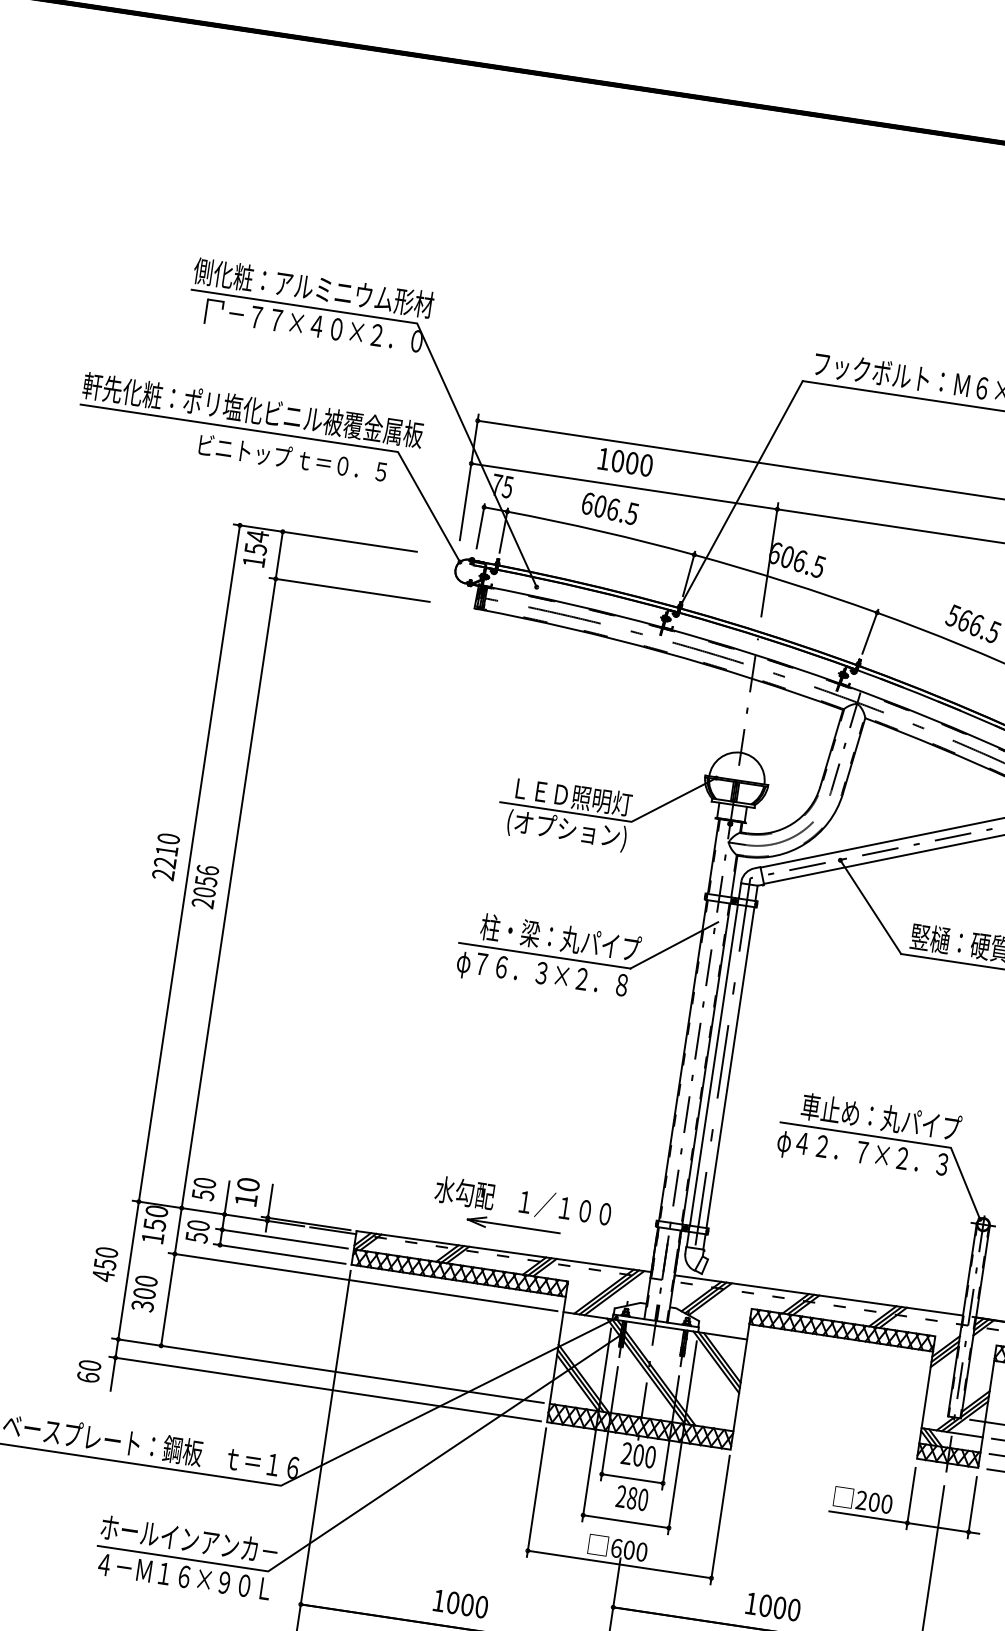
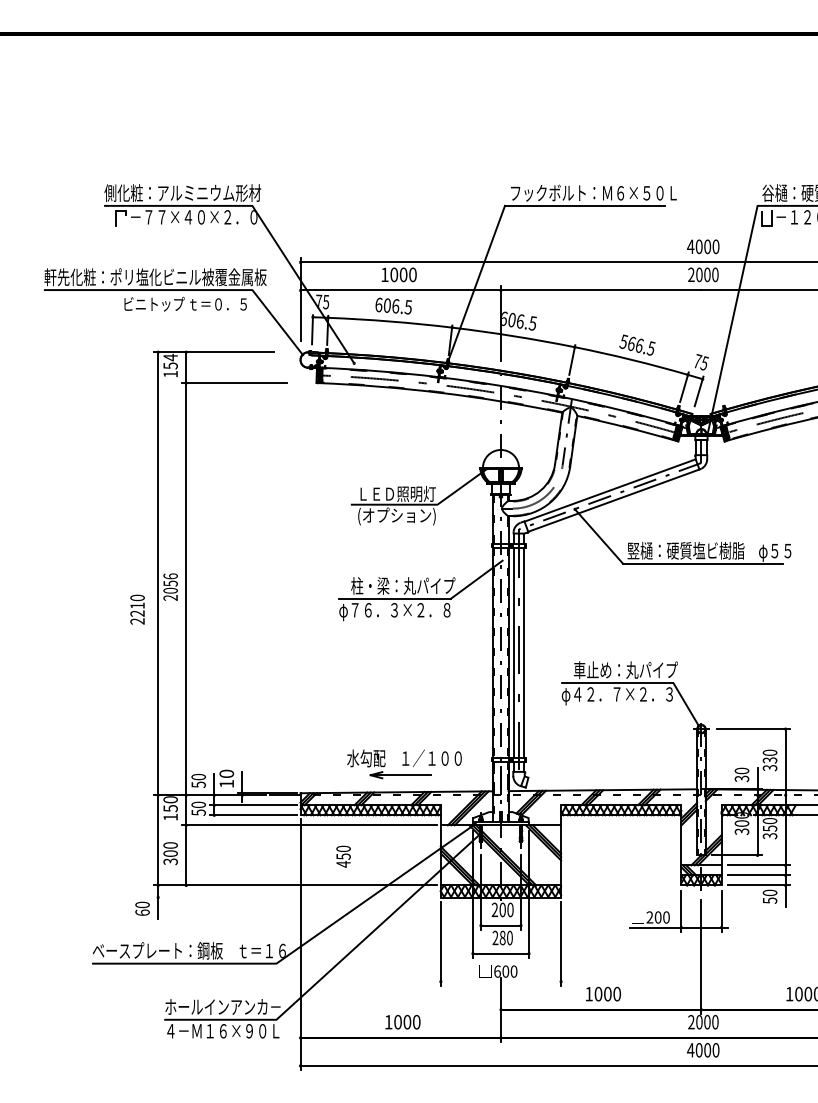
text: (165, 856) -> (137, 609), moved
text: (105, 1264) -> (343, 856), moved
line: (325, 1389) -> (295, 897), removed
line: (618, 1564) -> (500, 981), removed

